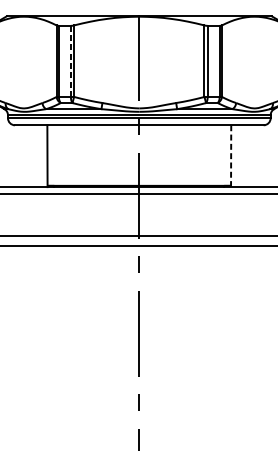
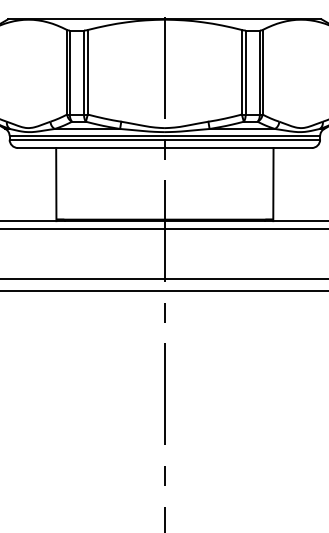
line: (70, 62) -> (83, 73), dashed -> solid
line: (231, 156) -> (273, 184), dashed -> solid

